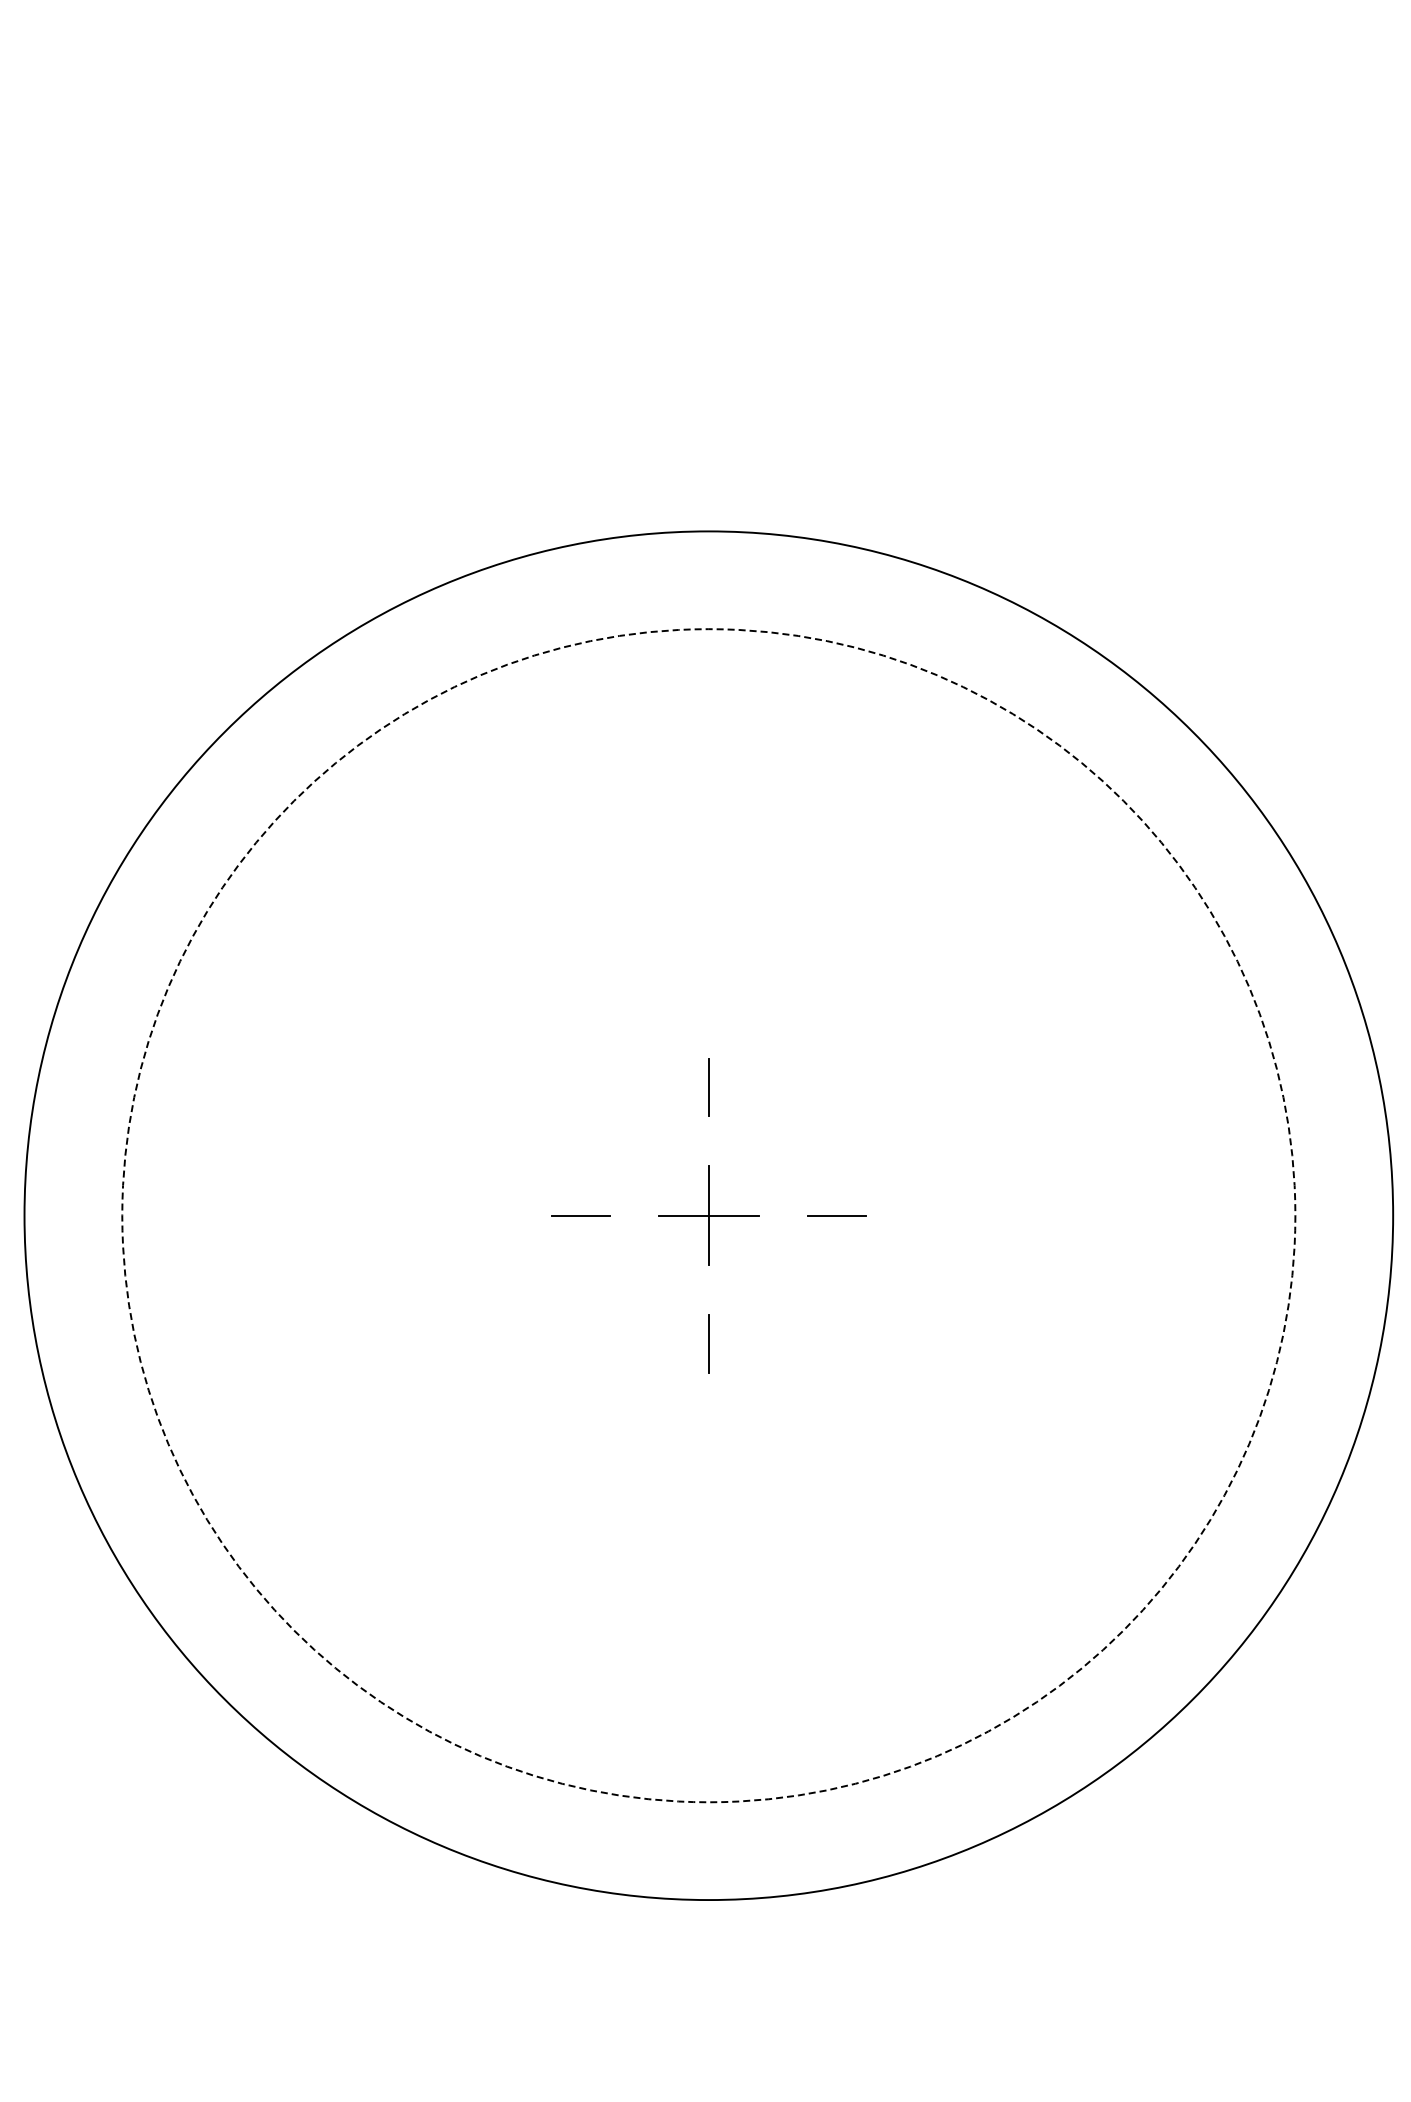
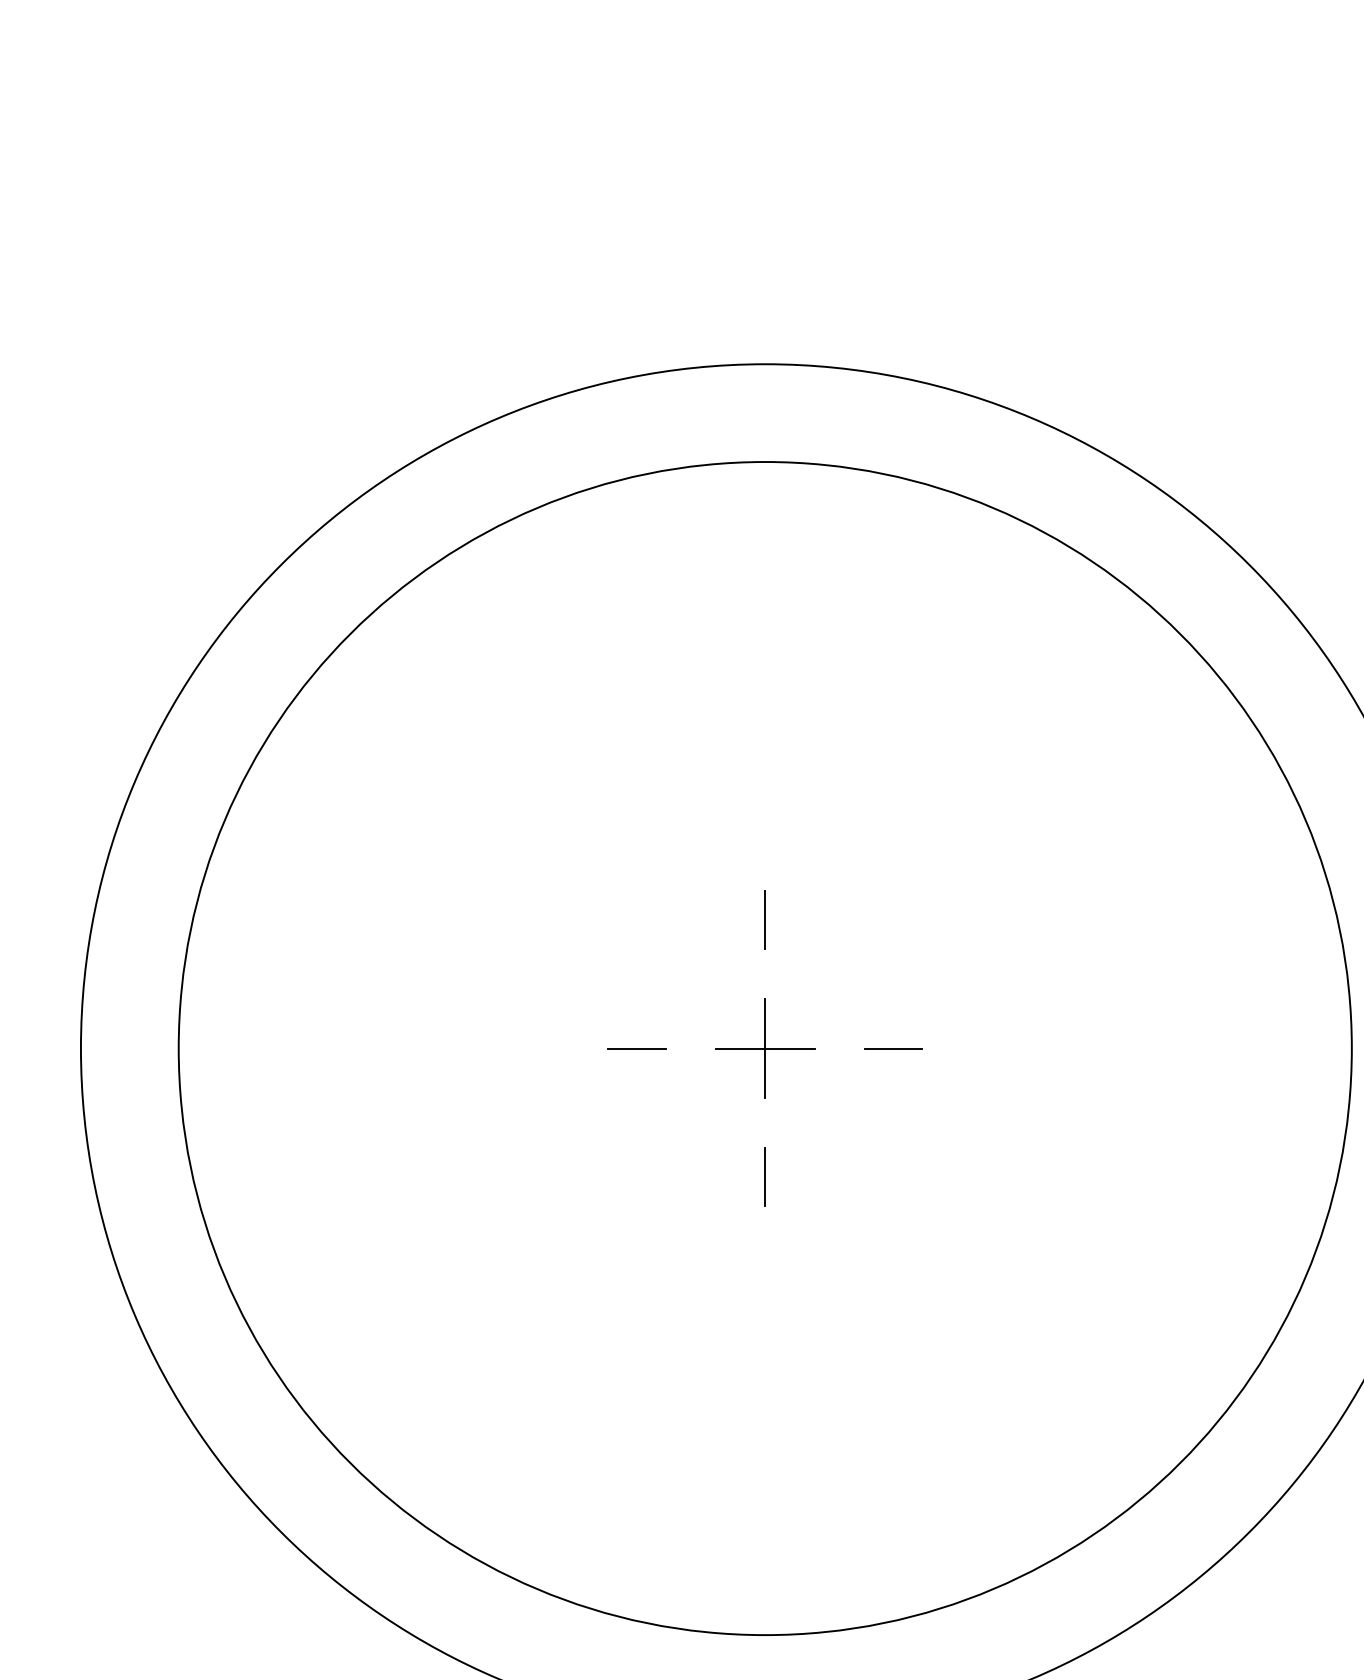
circle: (708, 1215) -> (764, 1048), dashed -> solid

